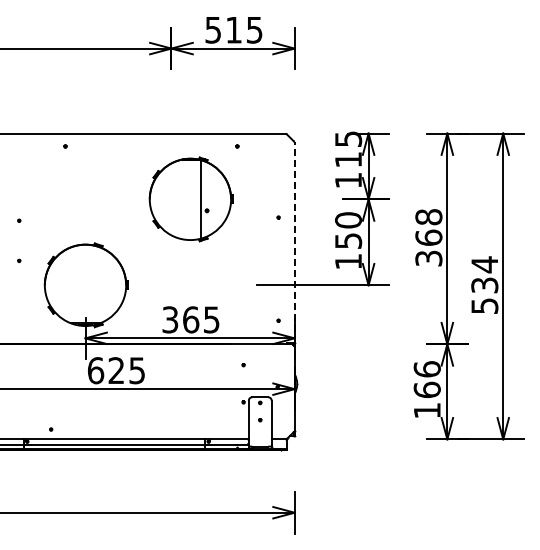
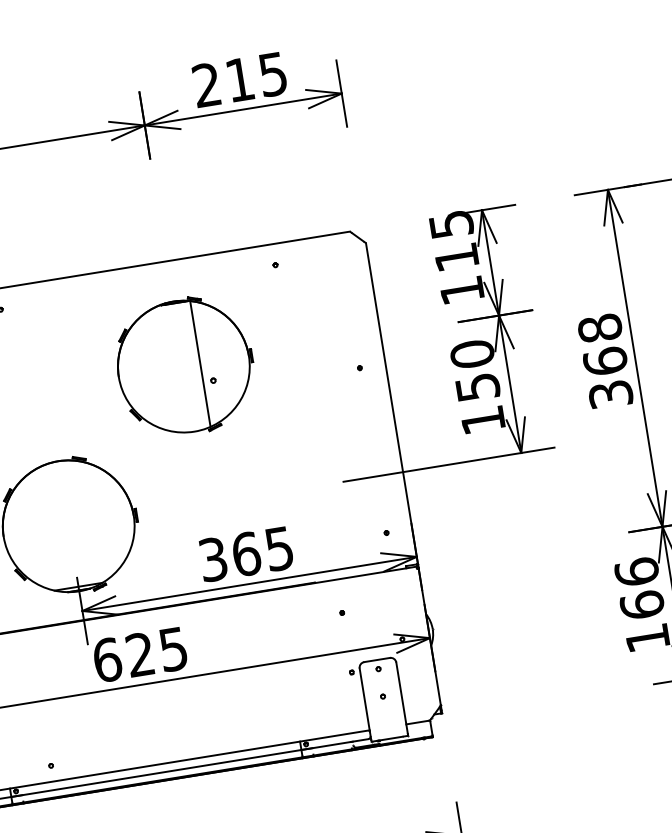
text: (212, 29) -> (205, 84), 515 -> 215
part: (190, 199) -> (183, 366), moved
line: (294, 242) -> (391, 403), dashed -> solid

